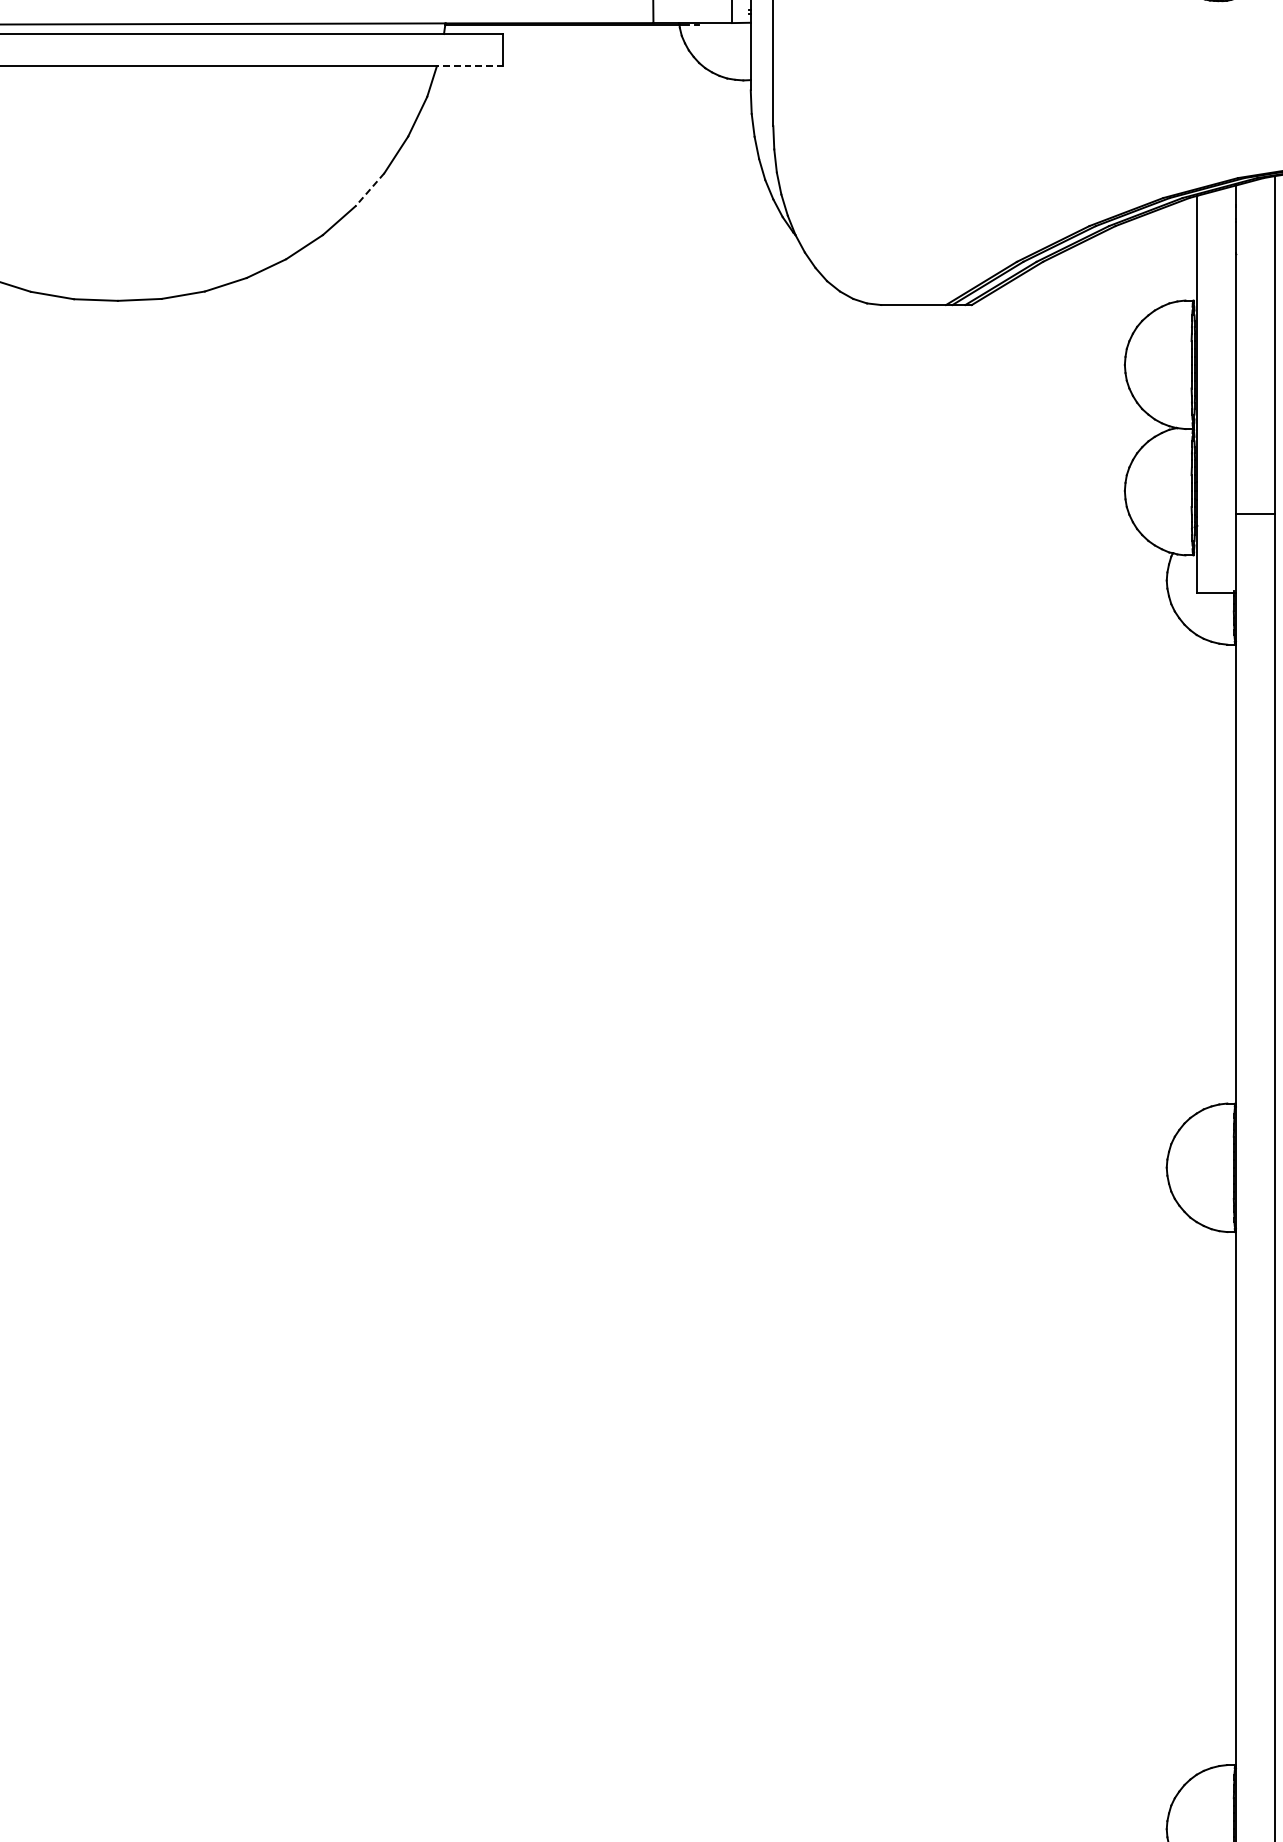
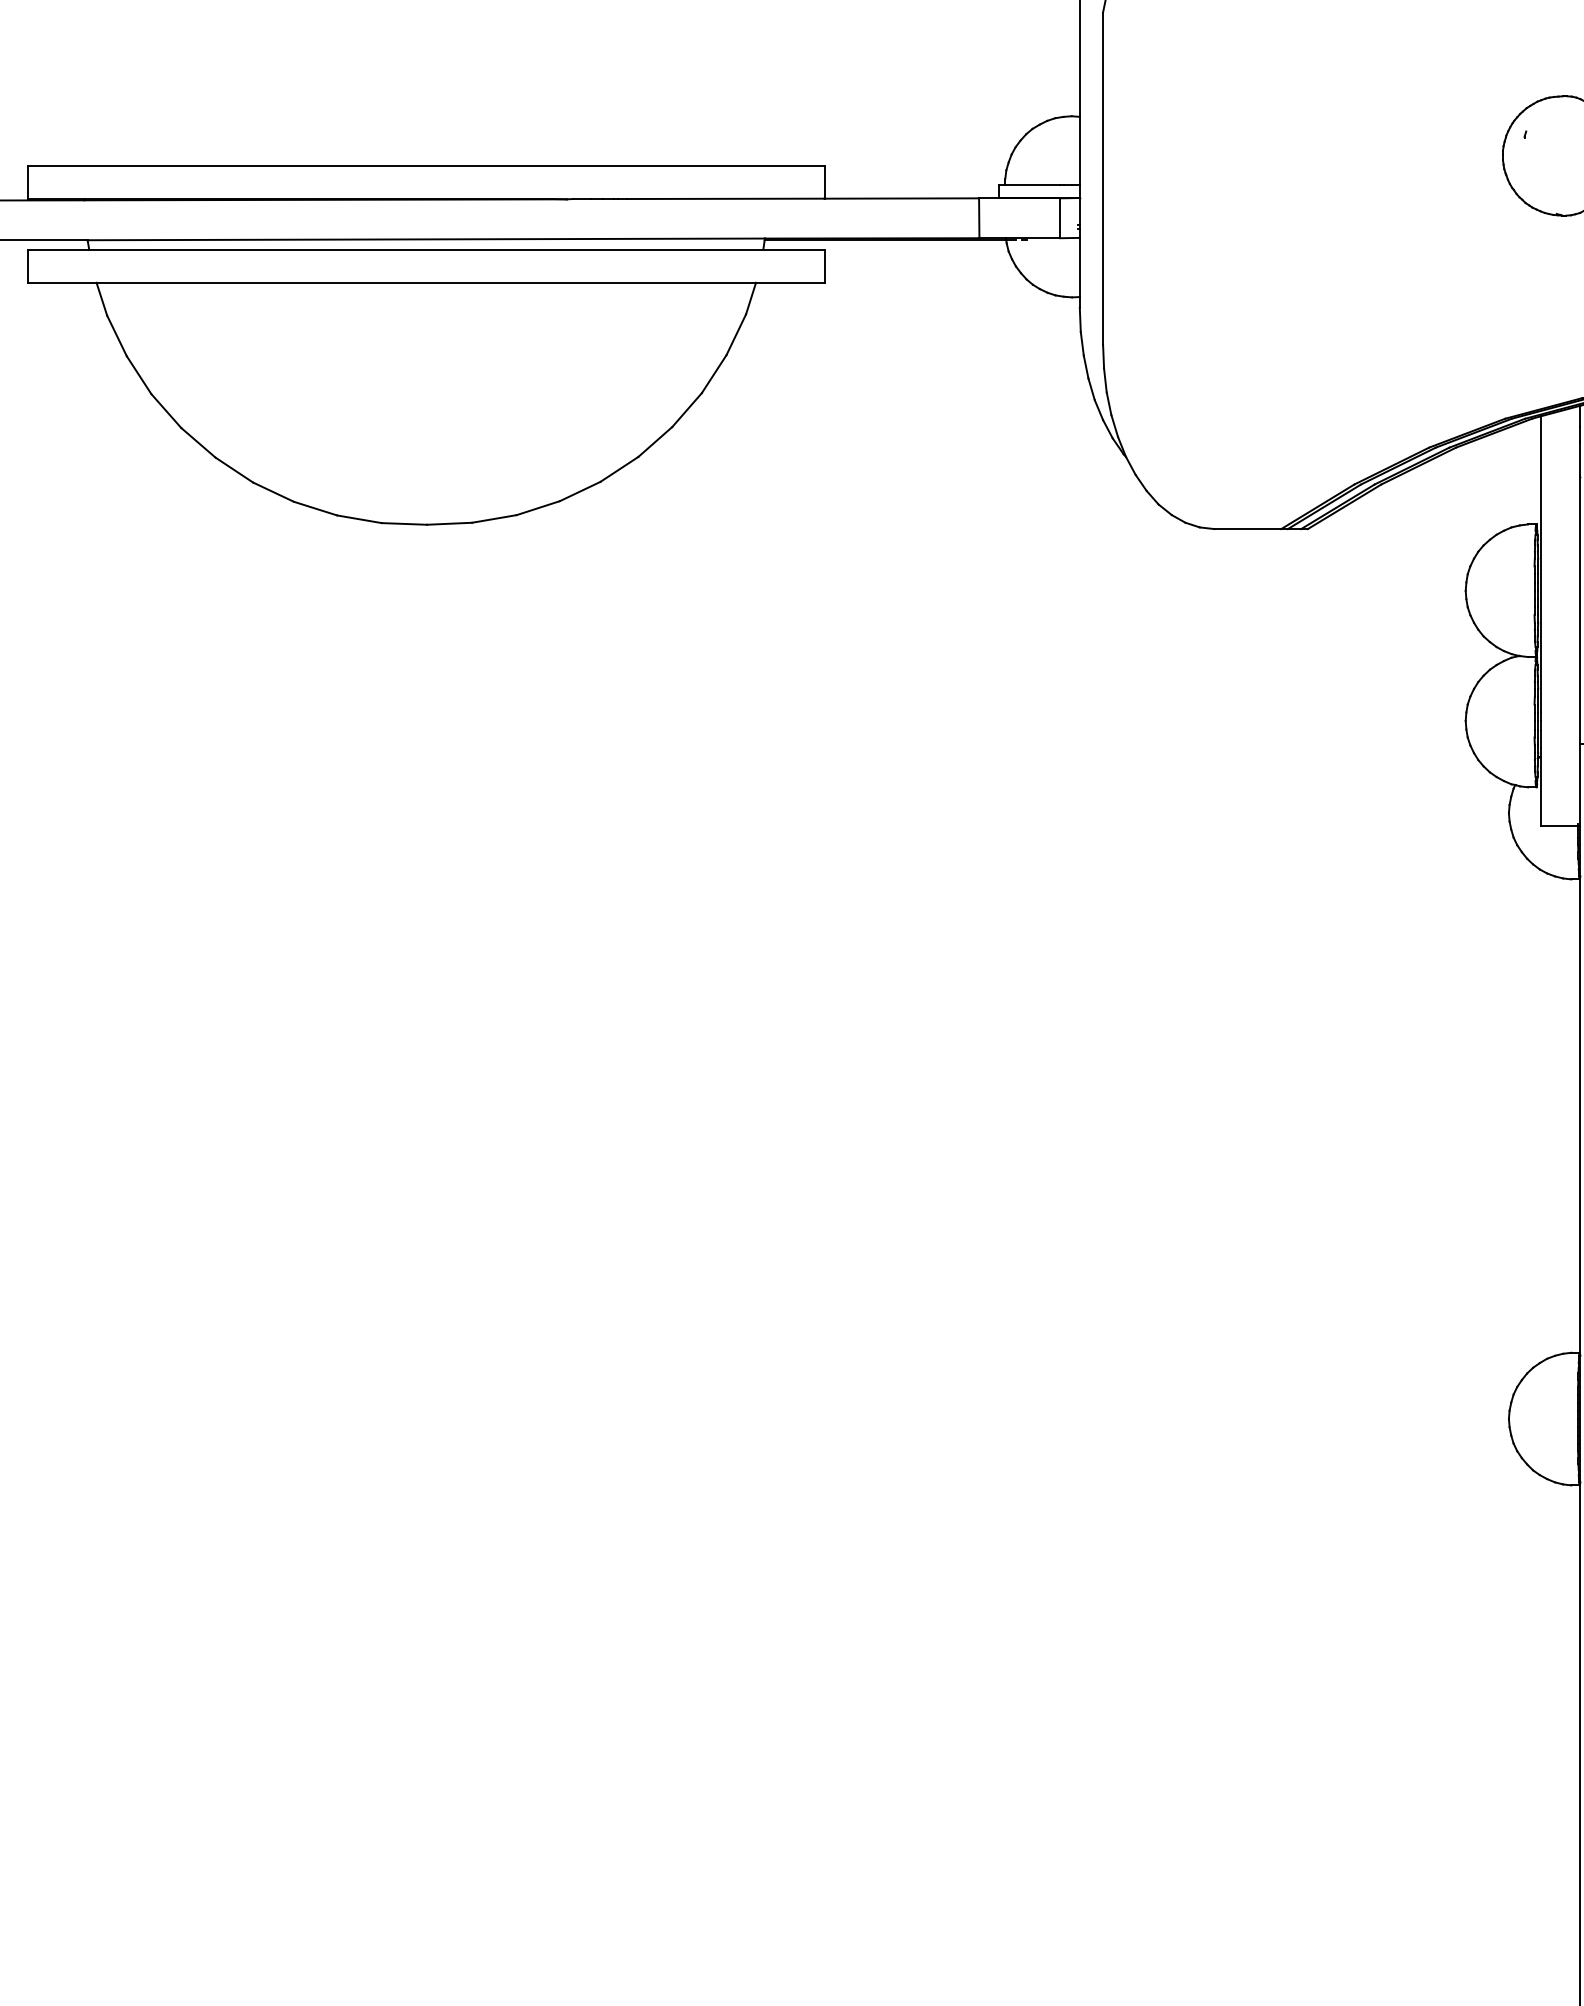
line: (469, 66) -> (789, 282), dashed -> solid
line: (369, 190) -> (686, 410), dashed -> solid

